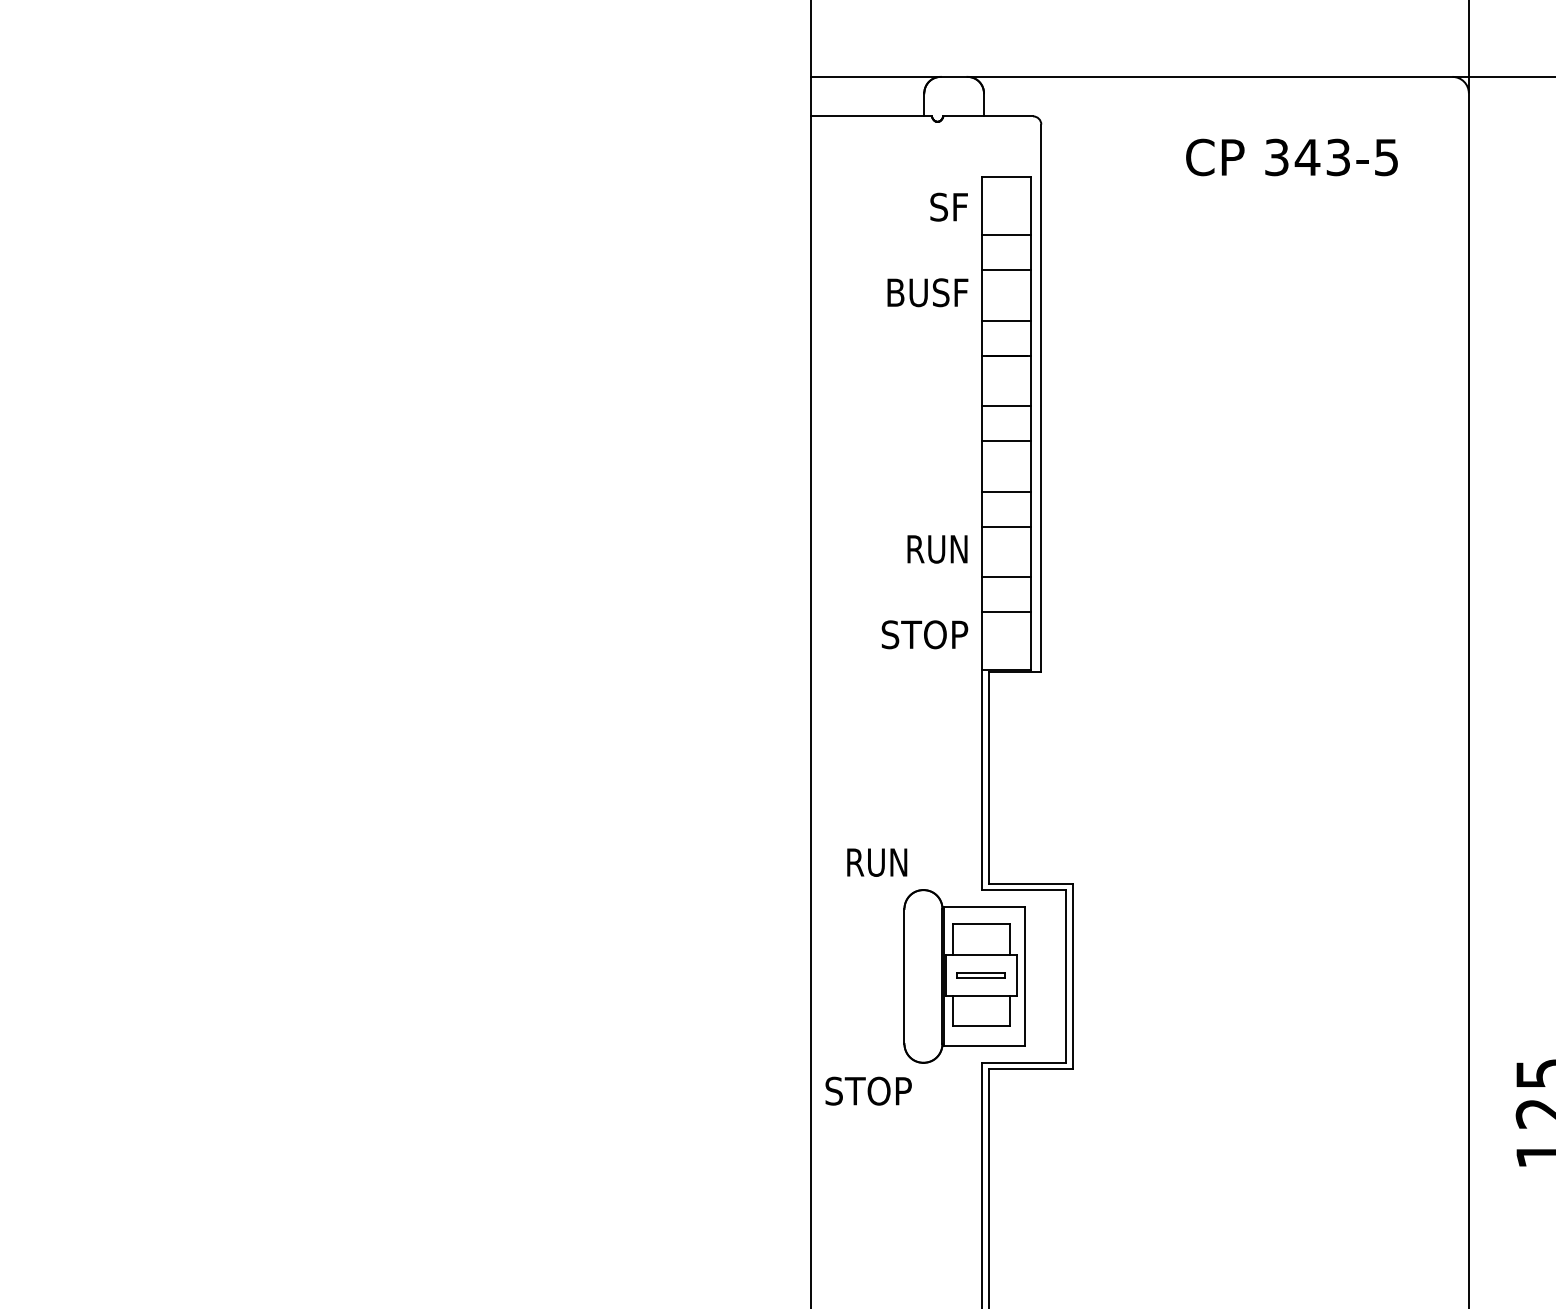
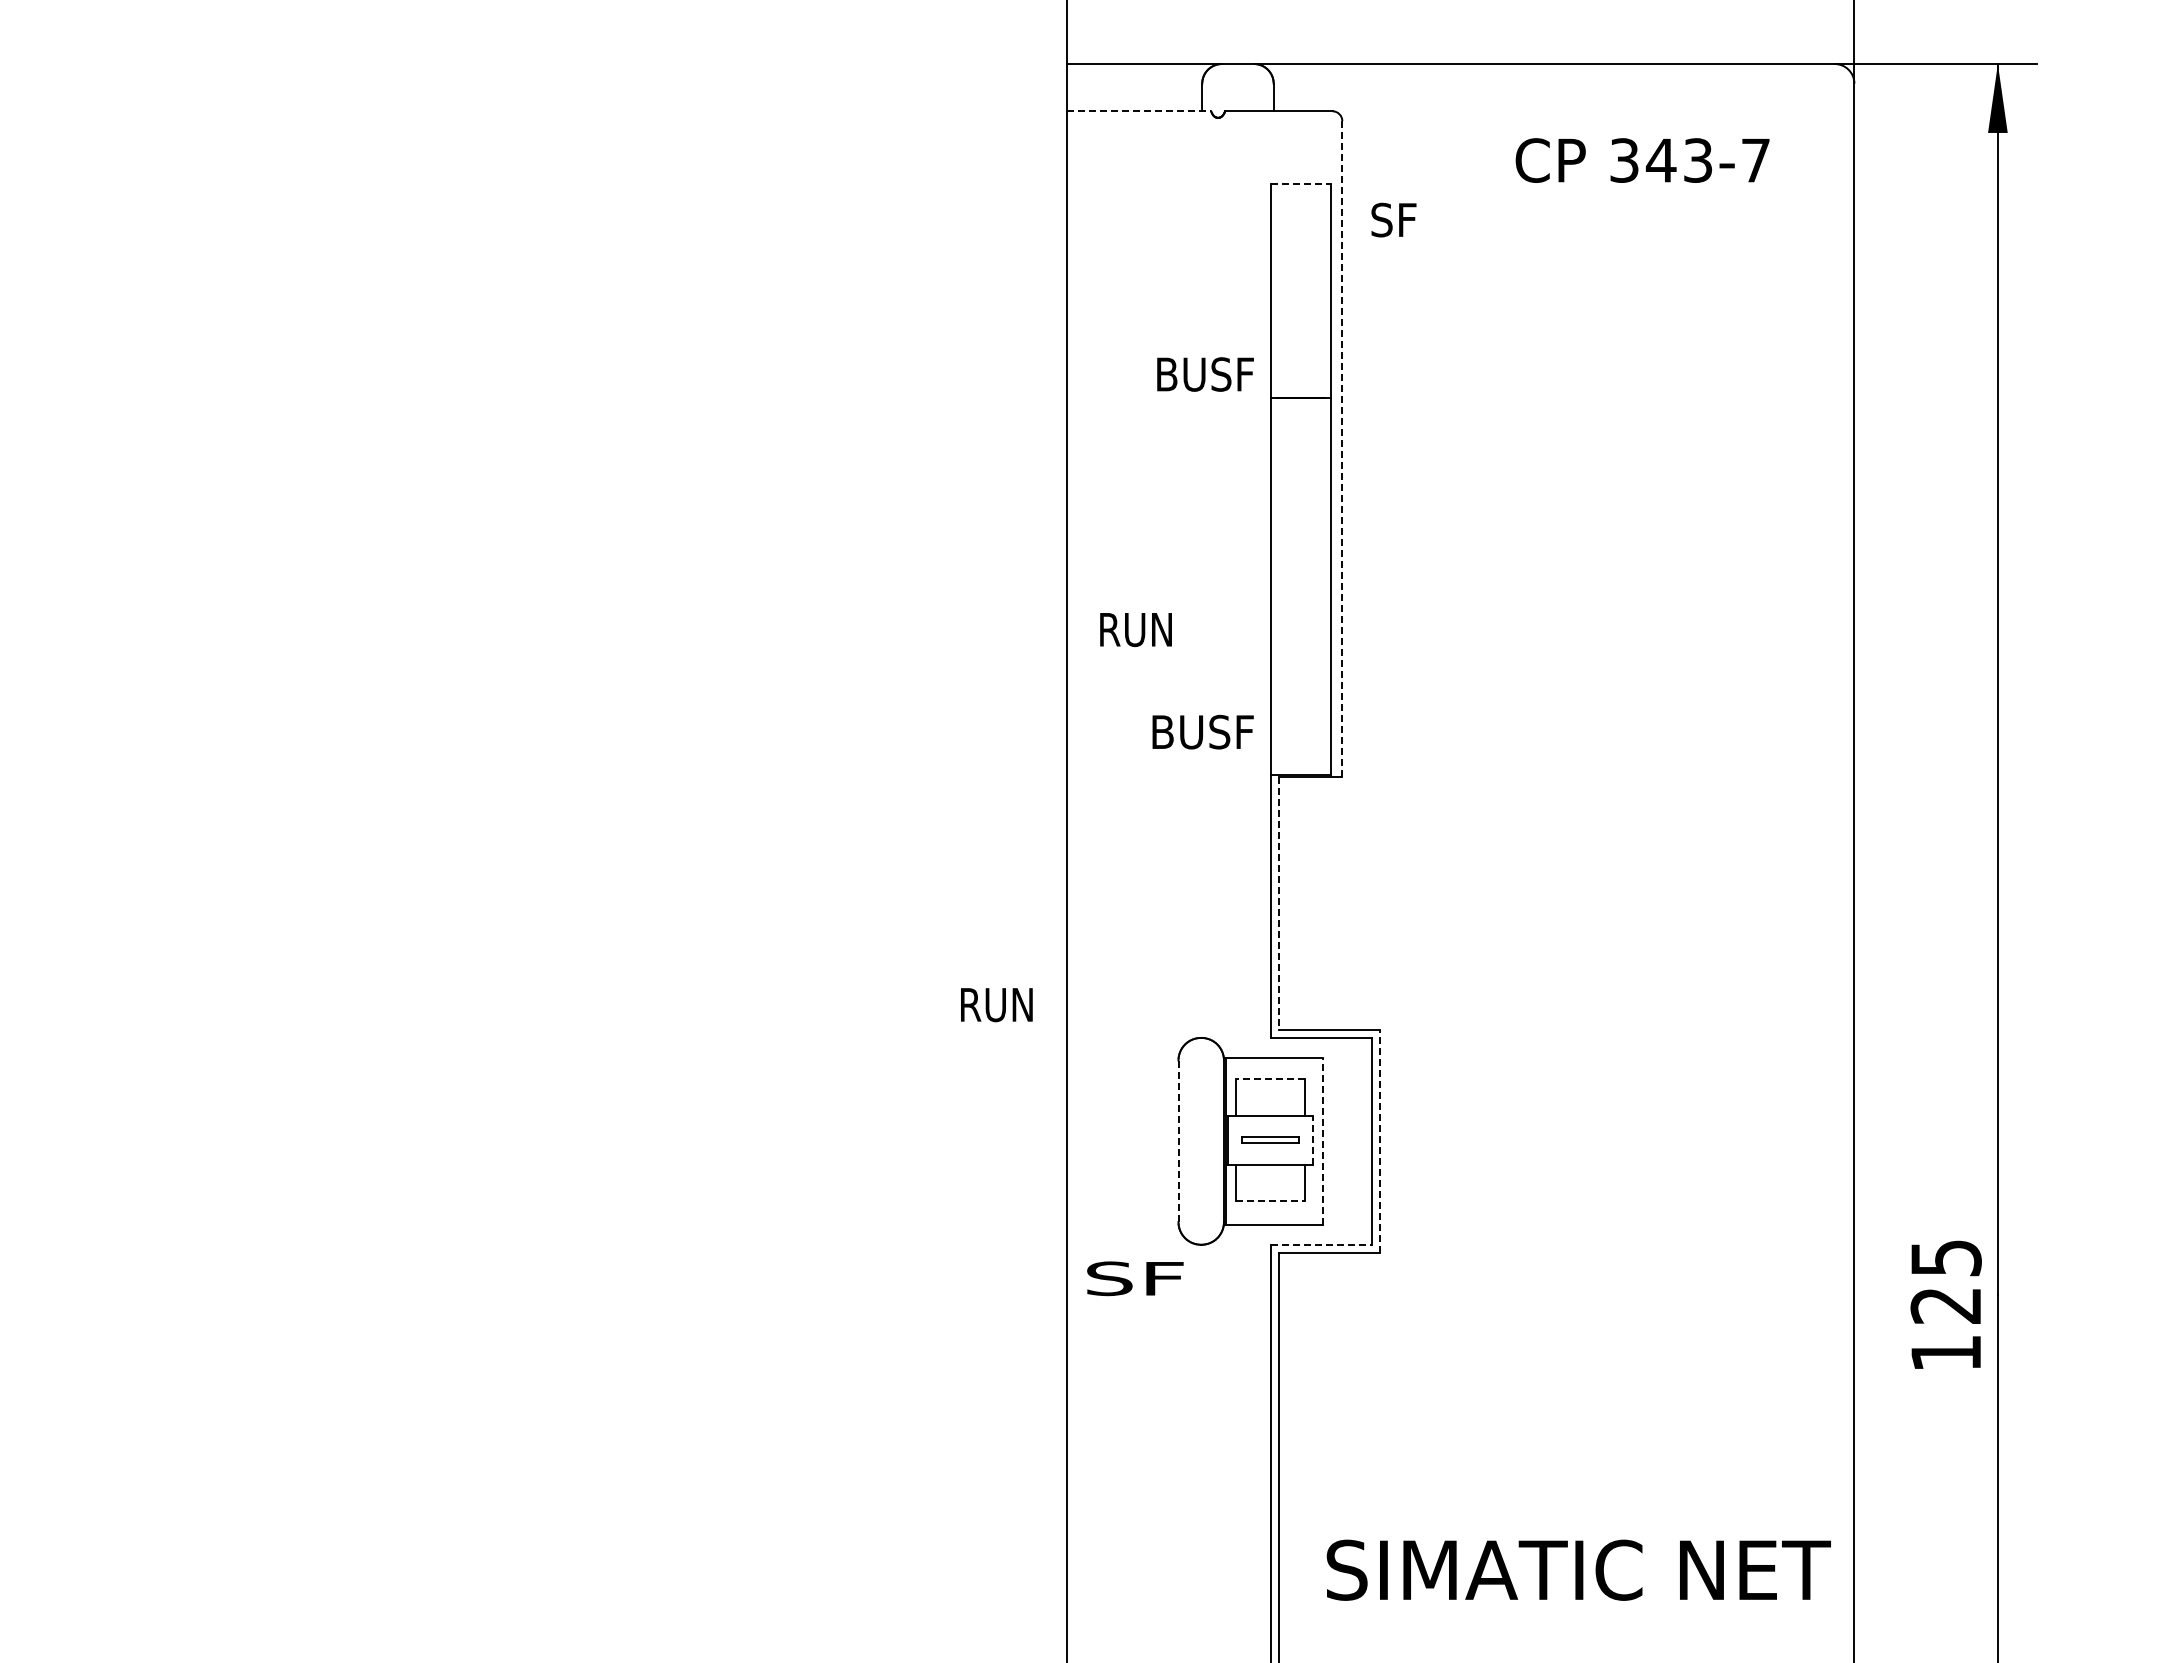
line: (871, 116) -> (1139, 111), solid -> dashed
text: (1386, 157) -> (1755, 160), 343-5 -> 343-7
line: (1006, 176) -> (1300, 183), solid -> dashed
text: (948, 206) -> (1393, 219), moved
line: (1006, 235) -> (1300, 253), removed
line: (1006, 270) -> (1300, 295), removed
text: (927, 292) -> (1205, 374), moved
line: (1006, 320) -> (1300, 355), removed
line: (1041, 398) -> (1342, 449), solid -> dashed
line: (1006, 406) -> (1300, 458), removed
line: (1006, 441) -> (1300, 500), removed
line: (1006, 491) -> (1300, 560), removed
line: (1006, 526) -> (1300, 602), removed
text: (937, 549) -> (1135, 630), moved
line: (1006, 577) -> (1300, 663), removed
line: (1006, 612) -> (1300, 705), removed
text: (924, 634) -> (1202, 731), STOP -> BUSF
line: (988, 777) -> (1279, 903), solid -> dashed
text: (876, 863) -> (996, 1005), moved
line: (980, 924) -> (1269, 1079), solid -> dashed
line: (1016, 975) -> (1312, 1140), solid -> dashed
line: (1072, 975) -> (1379, 1140), solid -> dashed
line: (904, 976) -> (1178, 1141), solid -> dashed
line: (1024, 976) -> (1322, 1141), solid -> dashed
line: (981, 1026) -> (1270, 1201), solid -> dashed
line: (1024, 1062) -> (1322, 1244), solid -> dashed
text: (868, 1090) -> (1135, 1278), STOP -> SF

